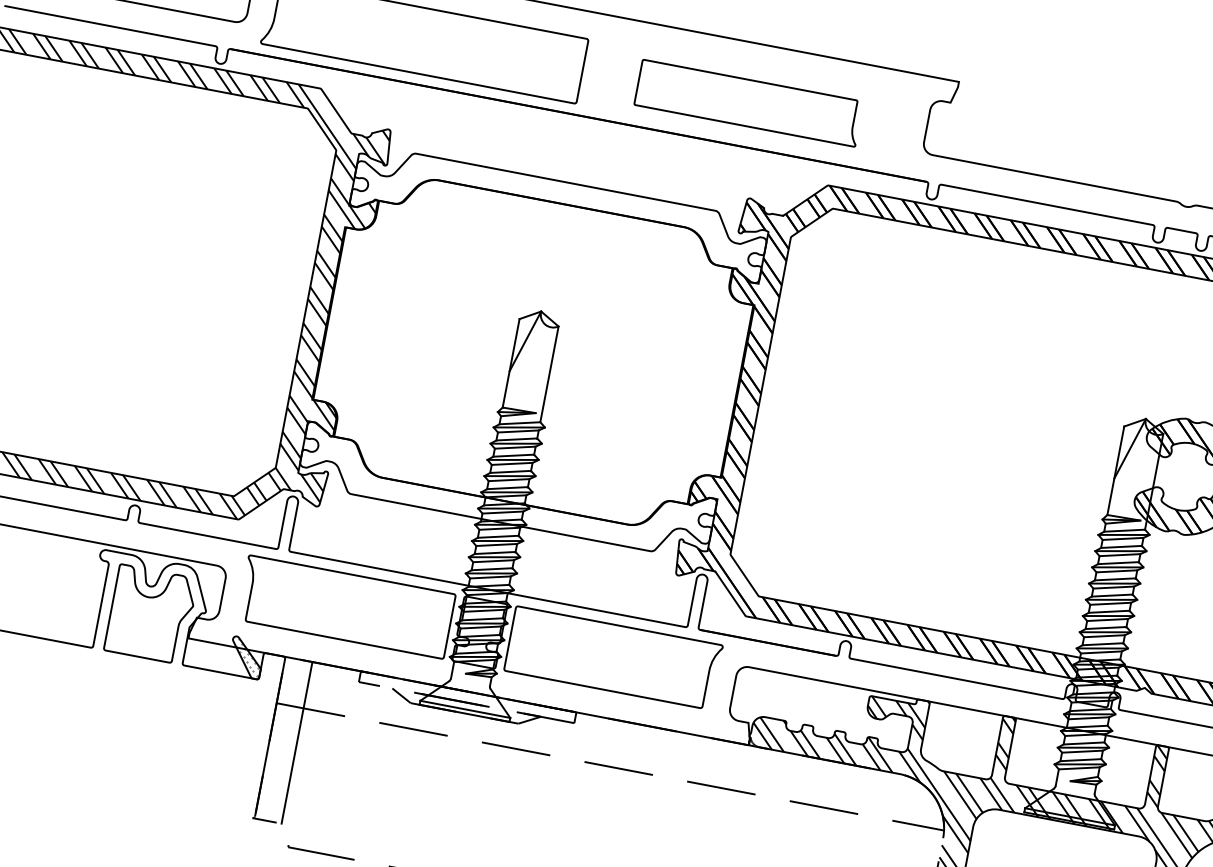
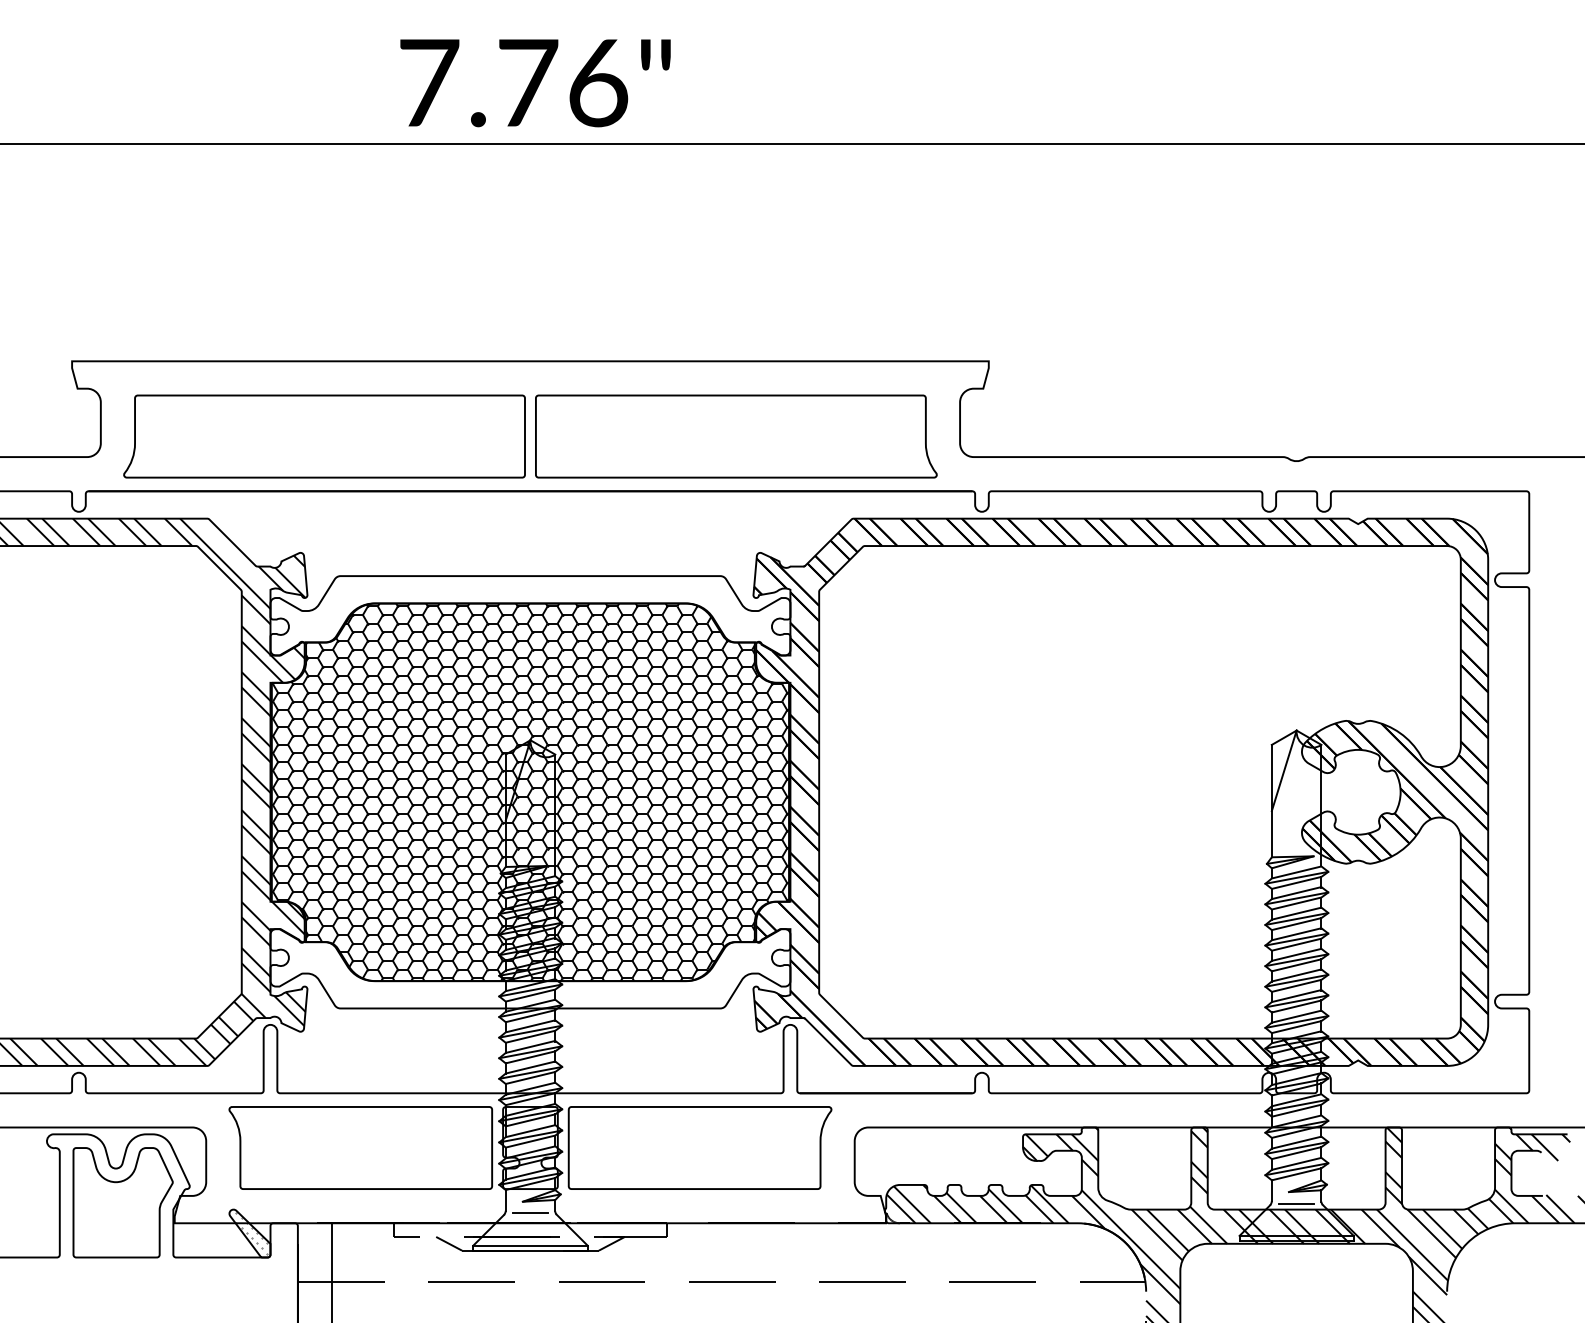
part: (749, 103) -> (736, 436), size x1.43
hatch: (533, 352) -> (530, 792), added
line: (470, 684) -> (530, 1213), added
line: (1074, 791) -> (1296, 1203), added

